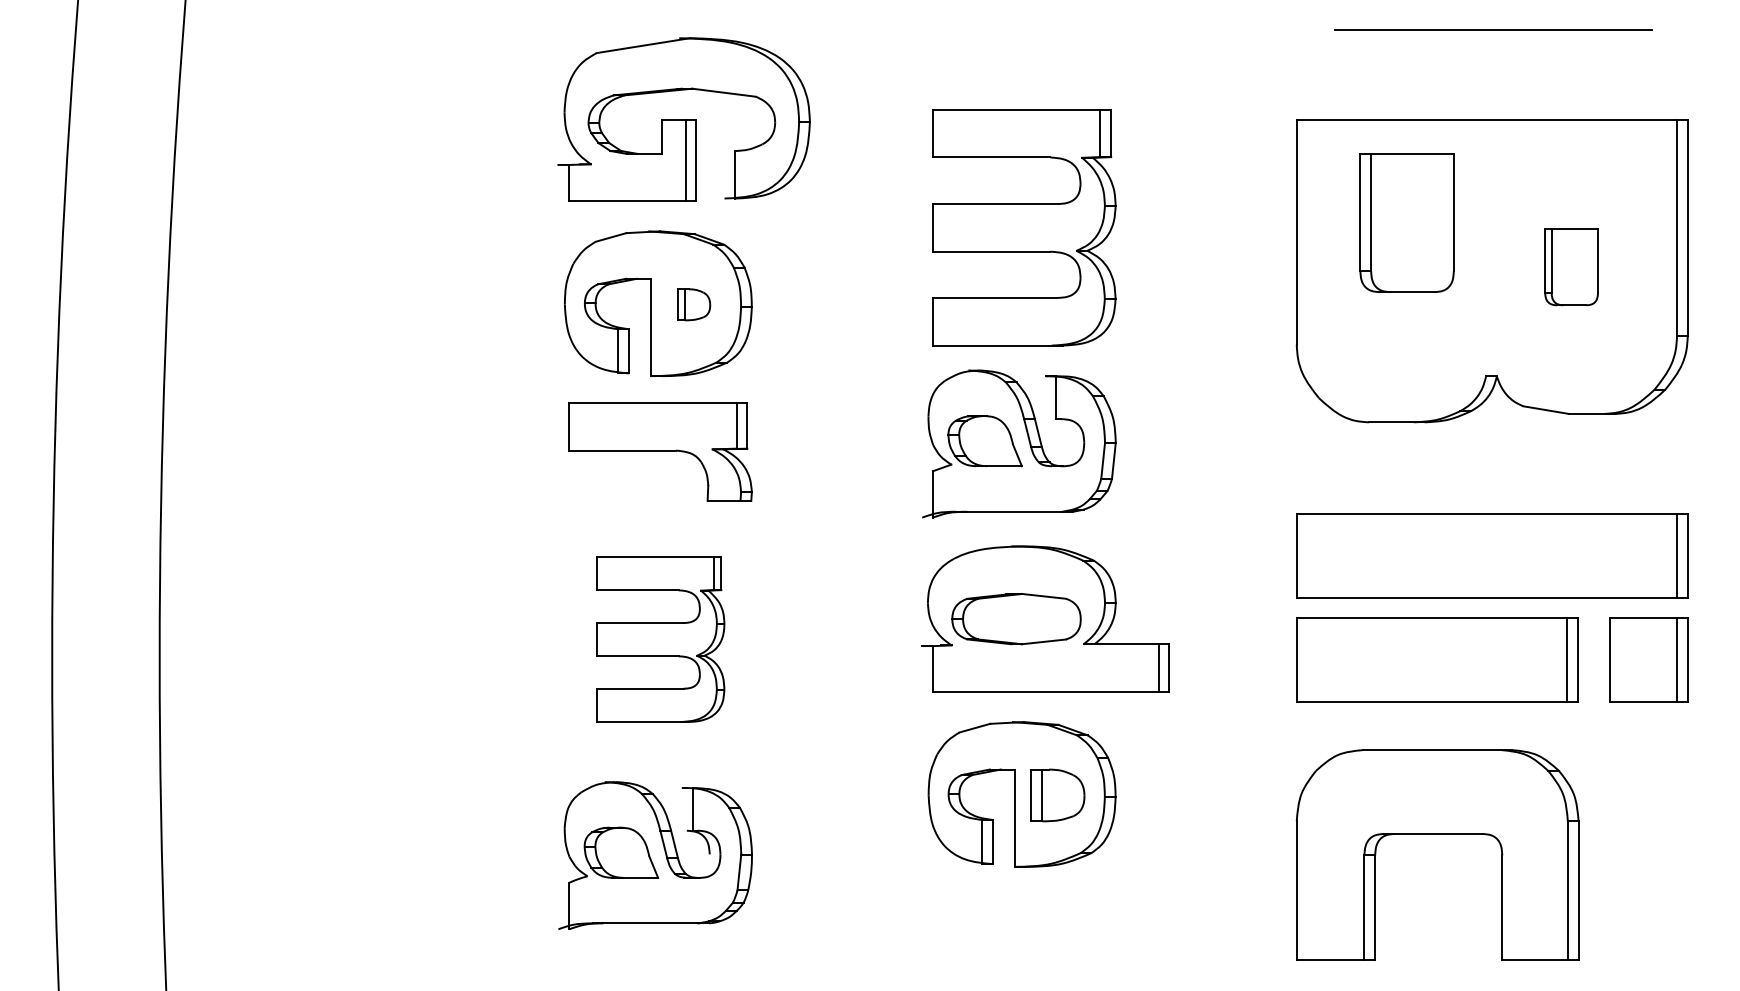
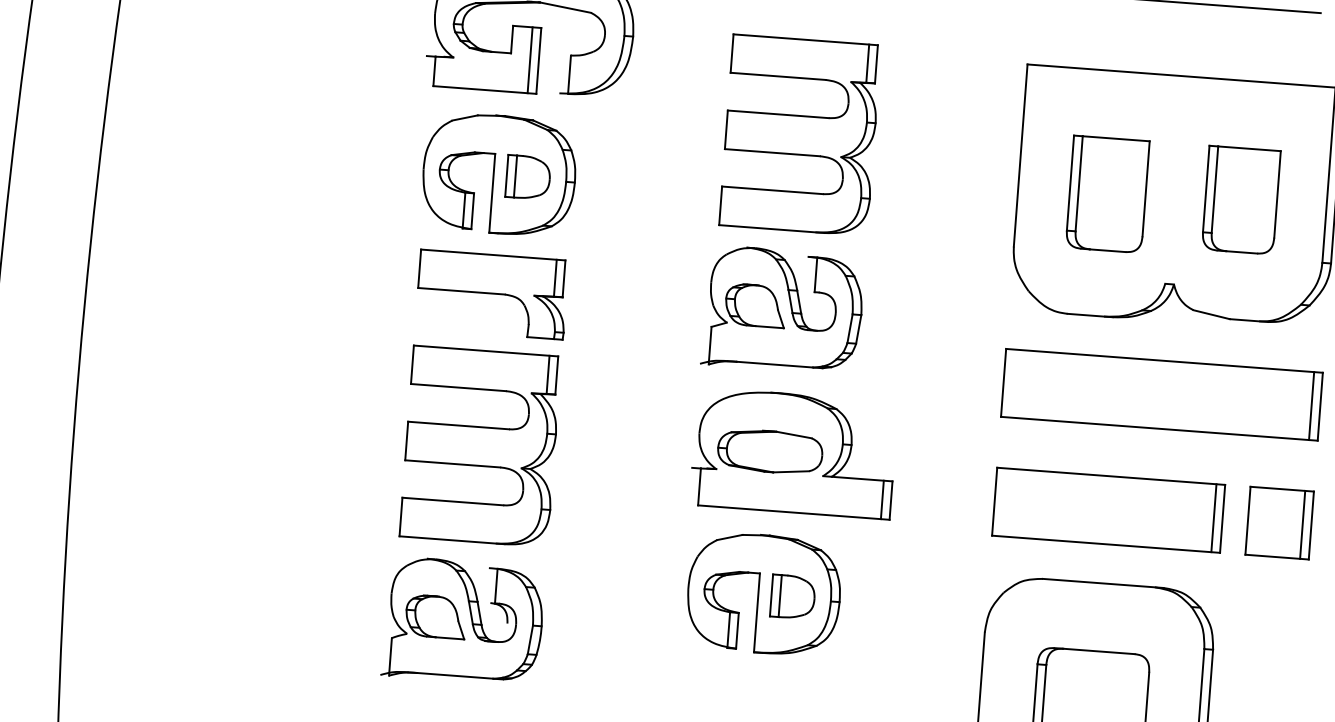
part: (1406, 222) -> (1107, 193), moved
part: (1571, 266) -> (1241, 199), size x1.67
part: (694, 304) -> (528, 177), size x1.67
part: (1492, 555) -> (1162, 394), moved
part: (660, 639) -> (480, 446), size x1.43

